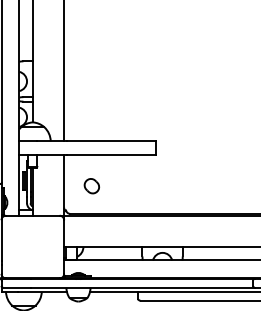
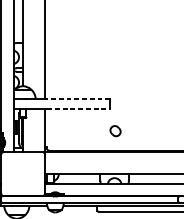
line: (111, 141) -> (78, 99), solid -> dashed
line: (111, 154) -> (78, 108), solid -> dashed
part: (91, 186) -> (115, 131), moved

